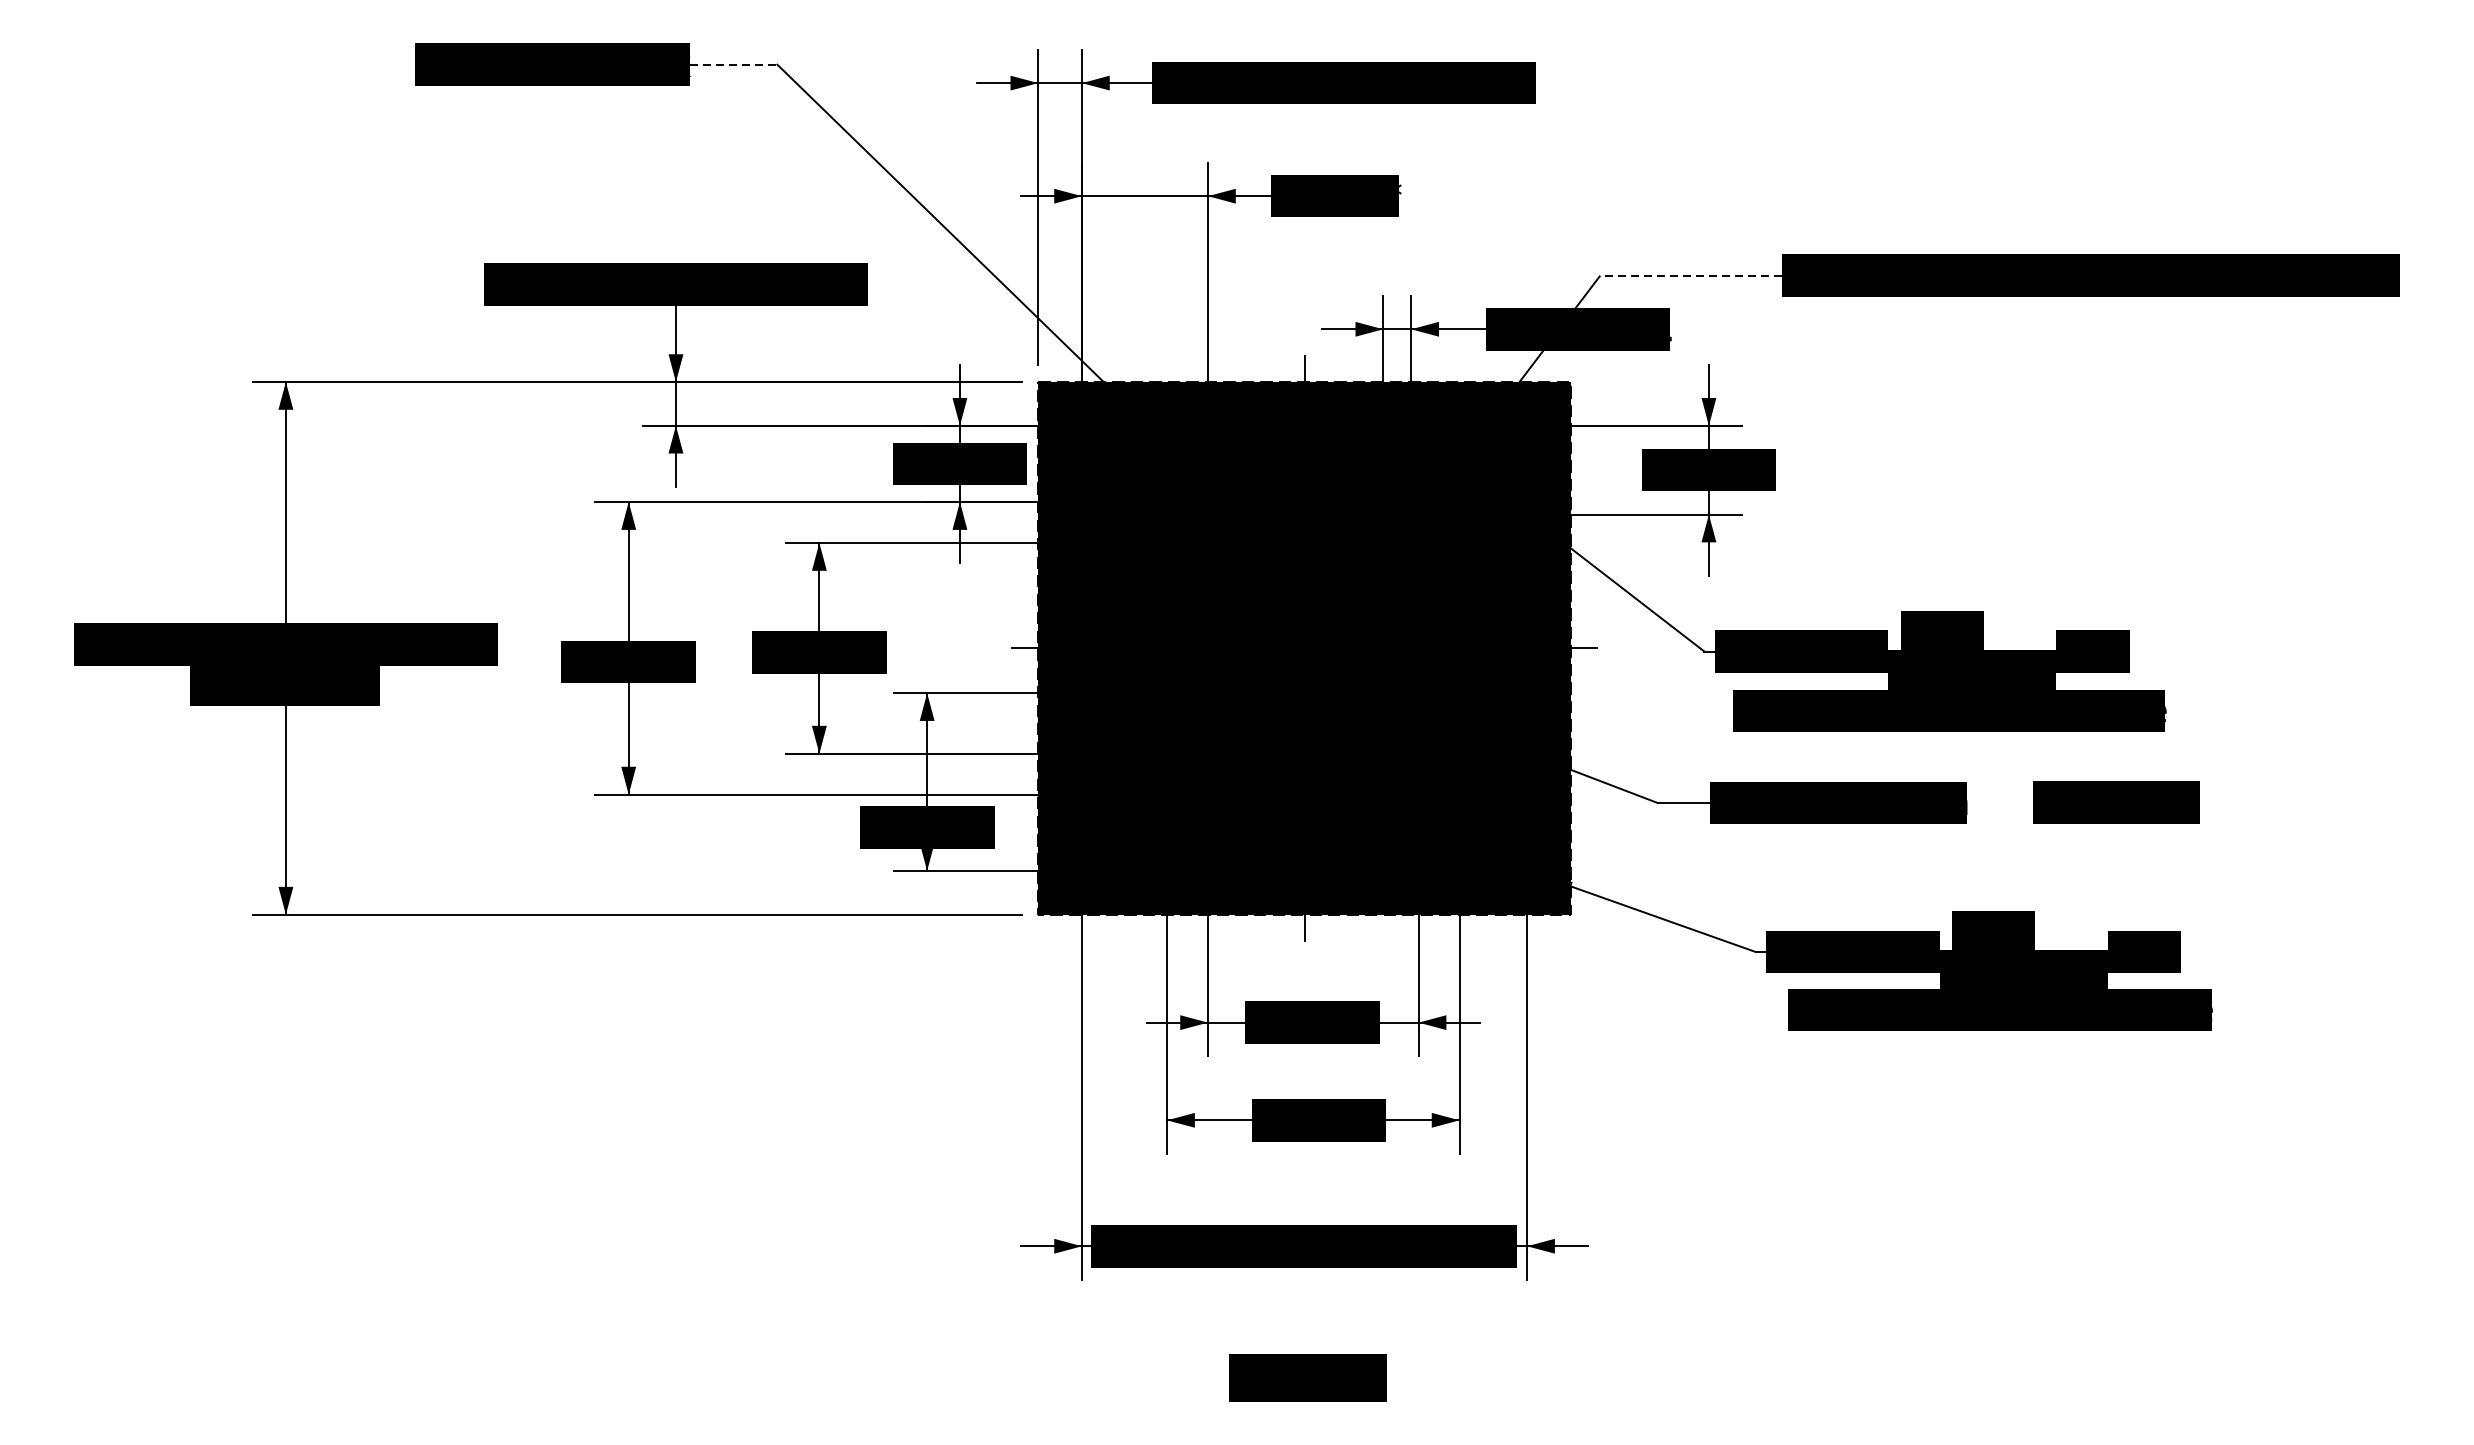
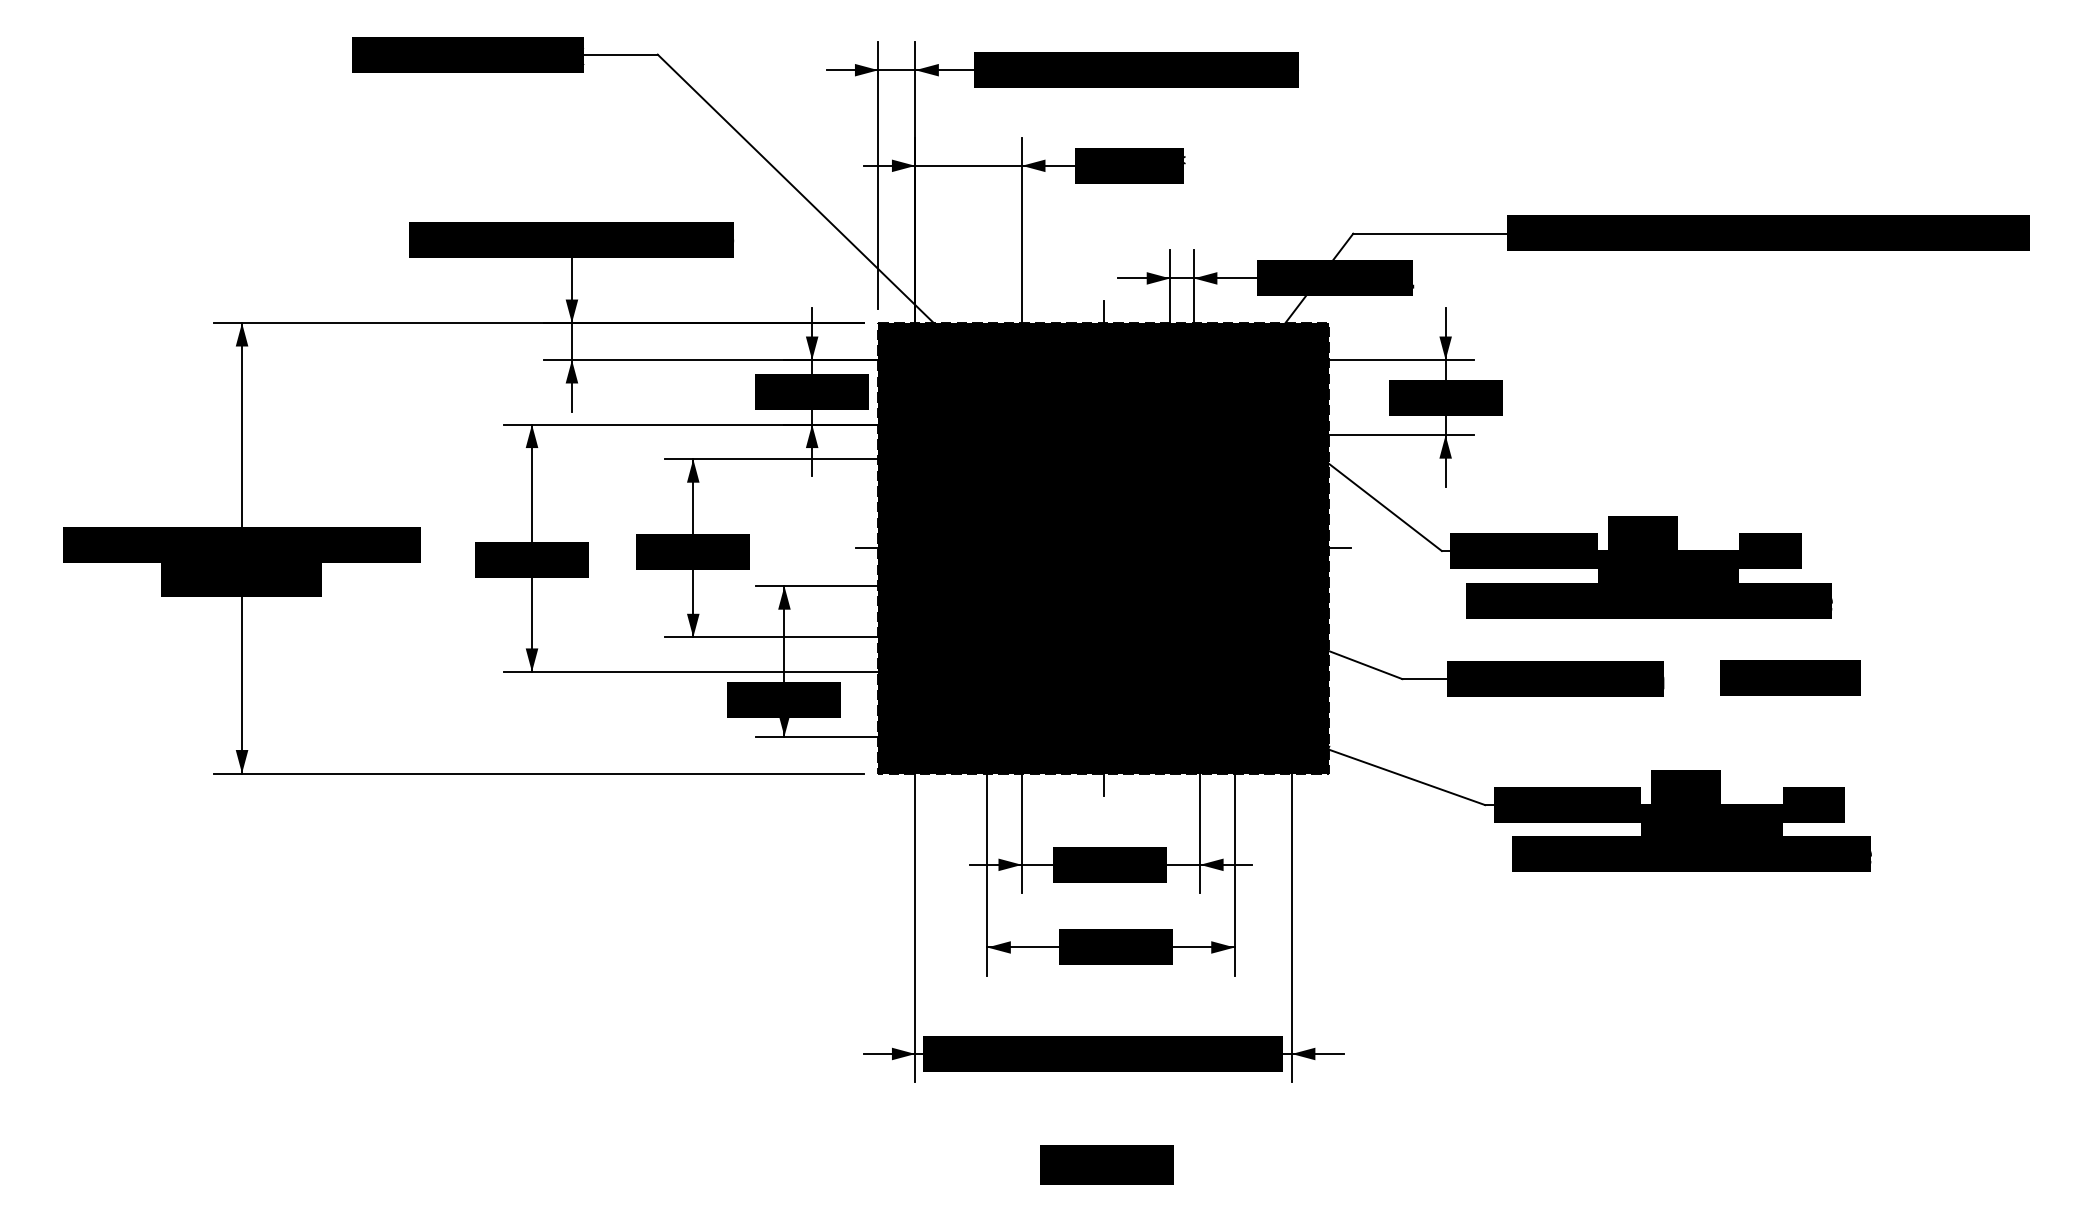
line: (734, 64) -> (621, 54), dashed -> solid
line: (1702, 276) -> (1440, 233), dashed -> solid

